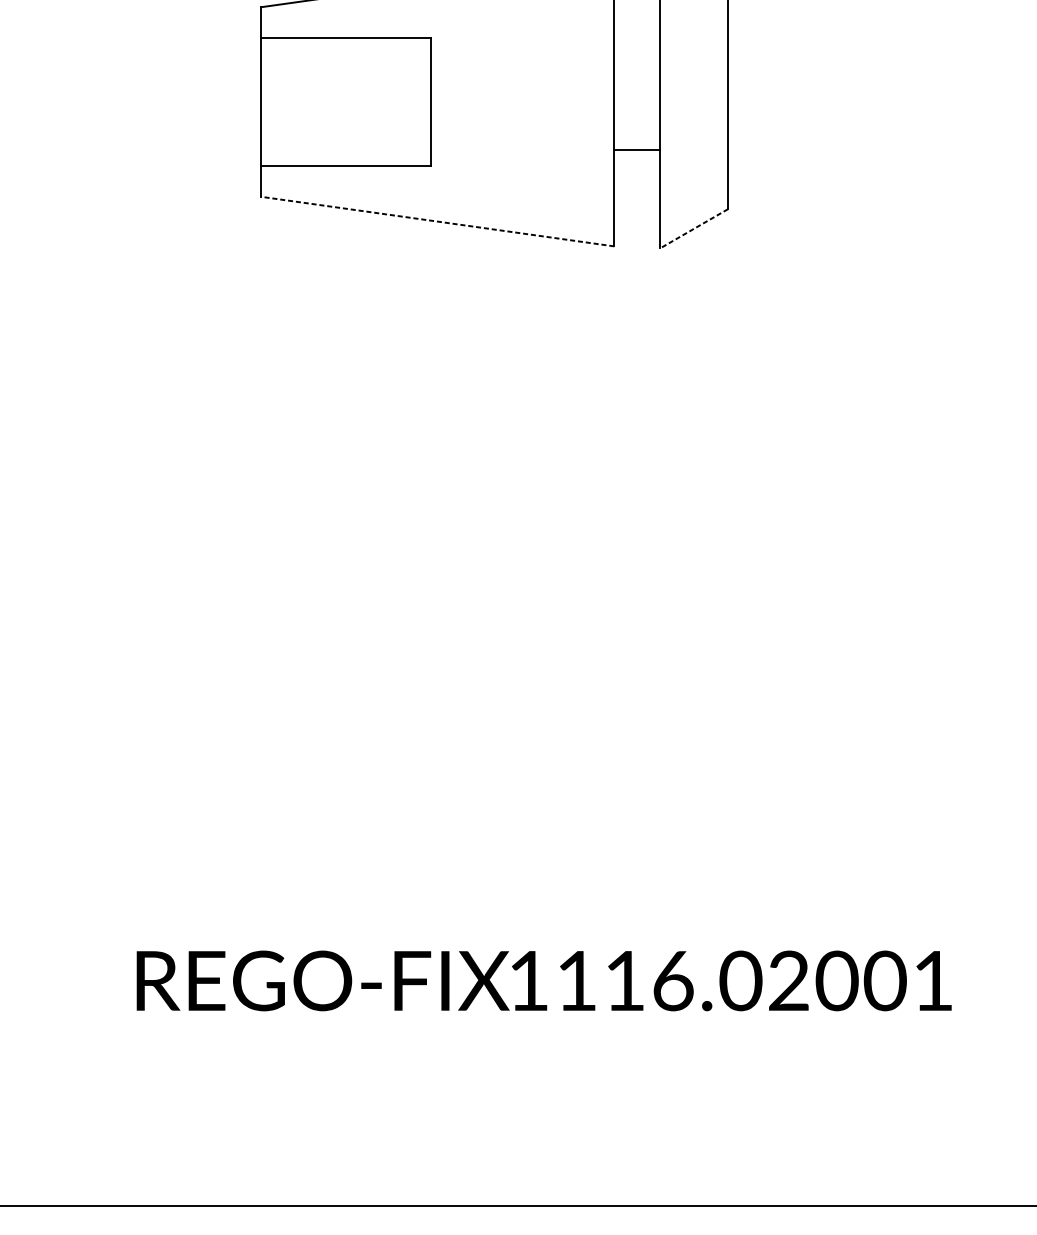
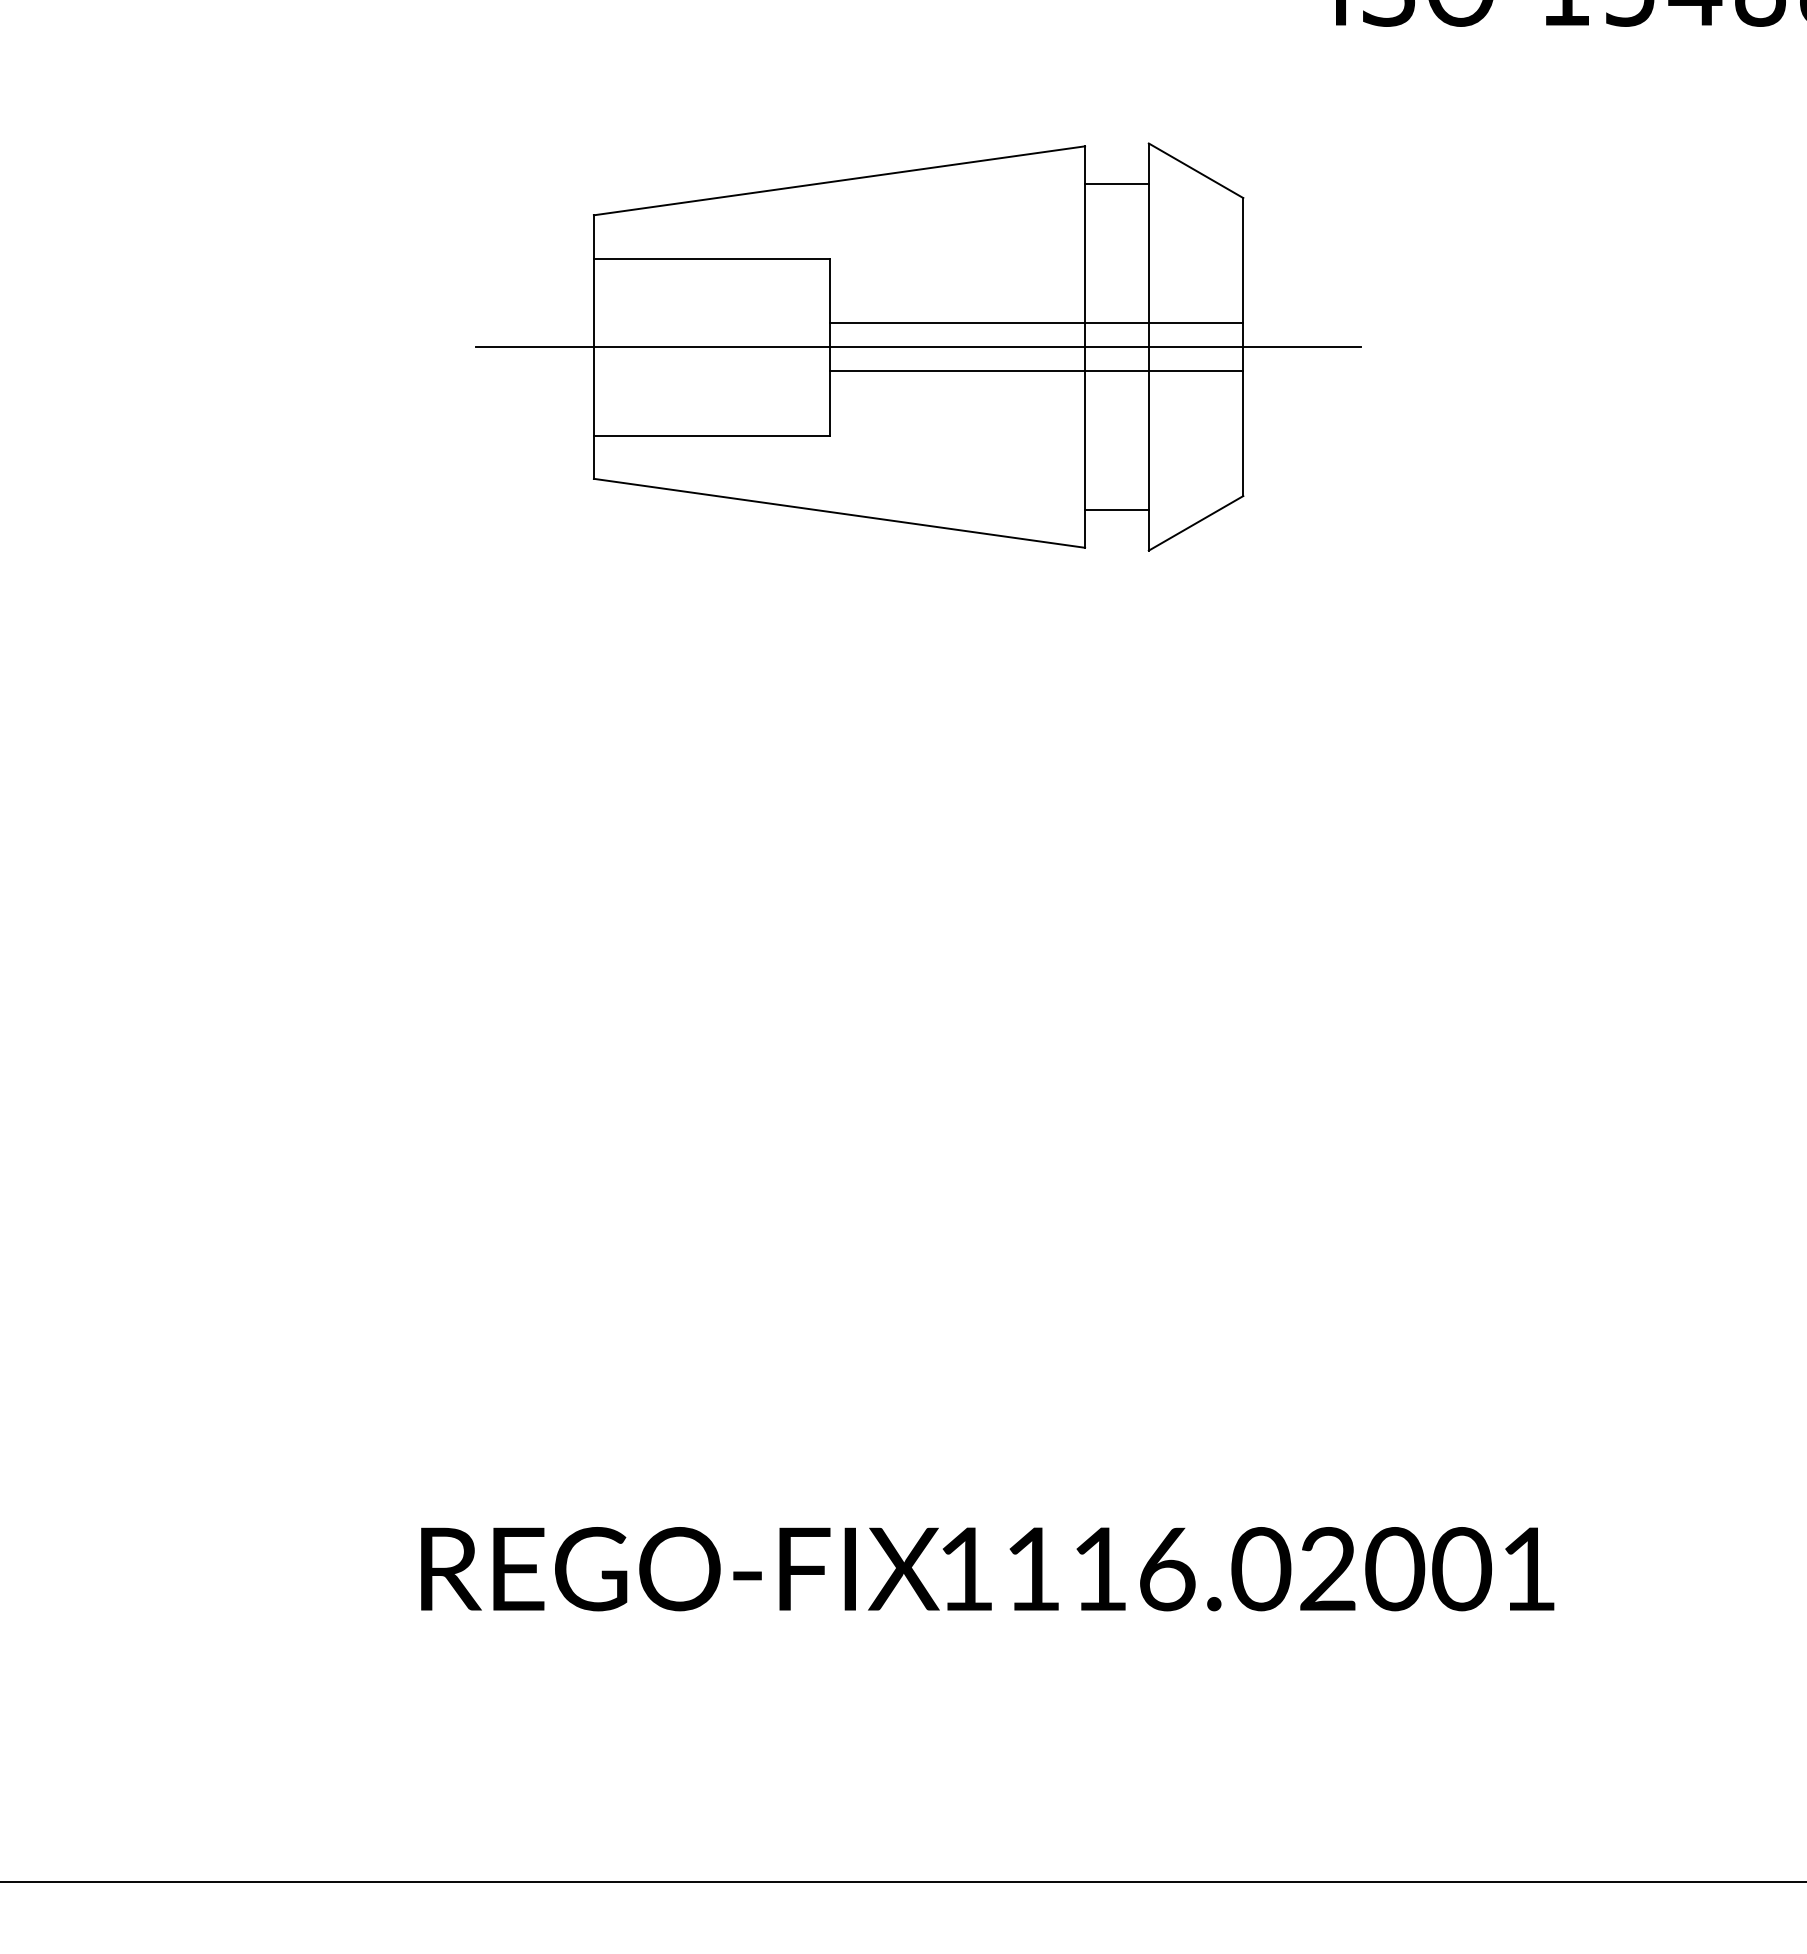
line: (579, 85) -> (1036, 323), added
line: (494, 102) -> (918, 347), added
line: (579, 118) -> (1036, 370), added
line: (636, 150) -> (1116, 510), moved
line: (437, 221) -> (839, 513), dashed -> solid
line: (694, 228) -> (1196, 523), dashed -> solid

